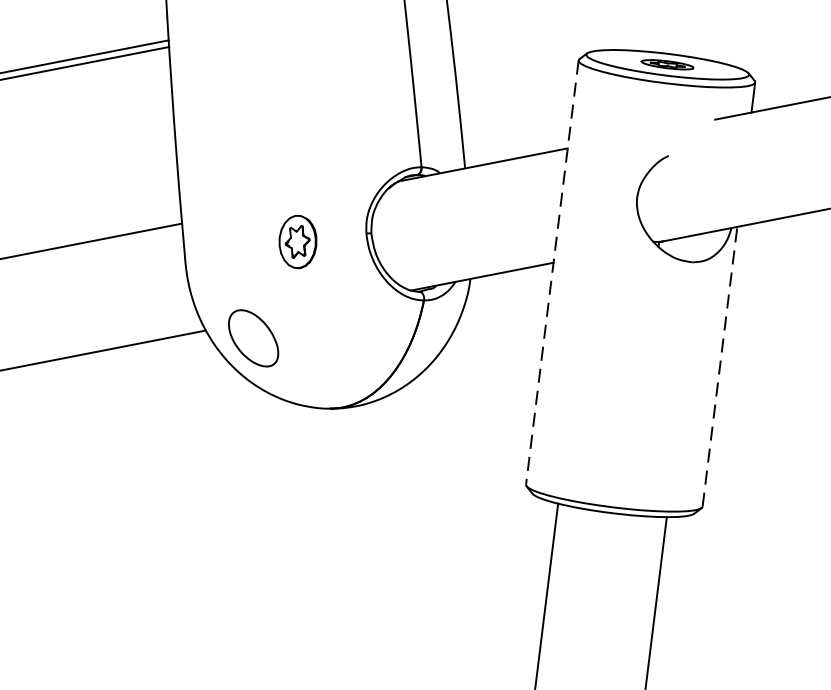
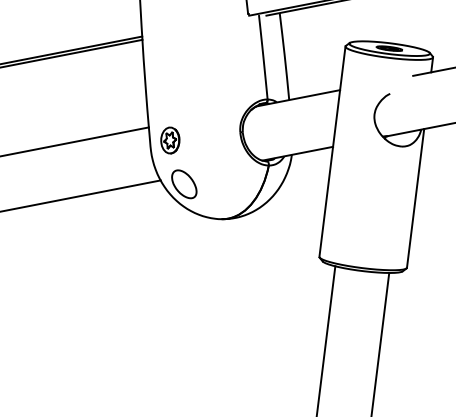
part: (298, 241) -> (170, 140), moved
line: (552, 272) -> (332, 151), dashed -> solid
line: (719, 366) -> (415, 198), dashed -> solid

